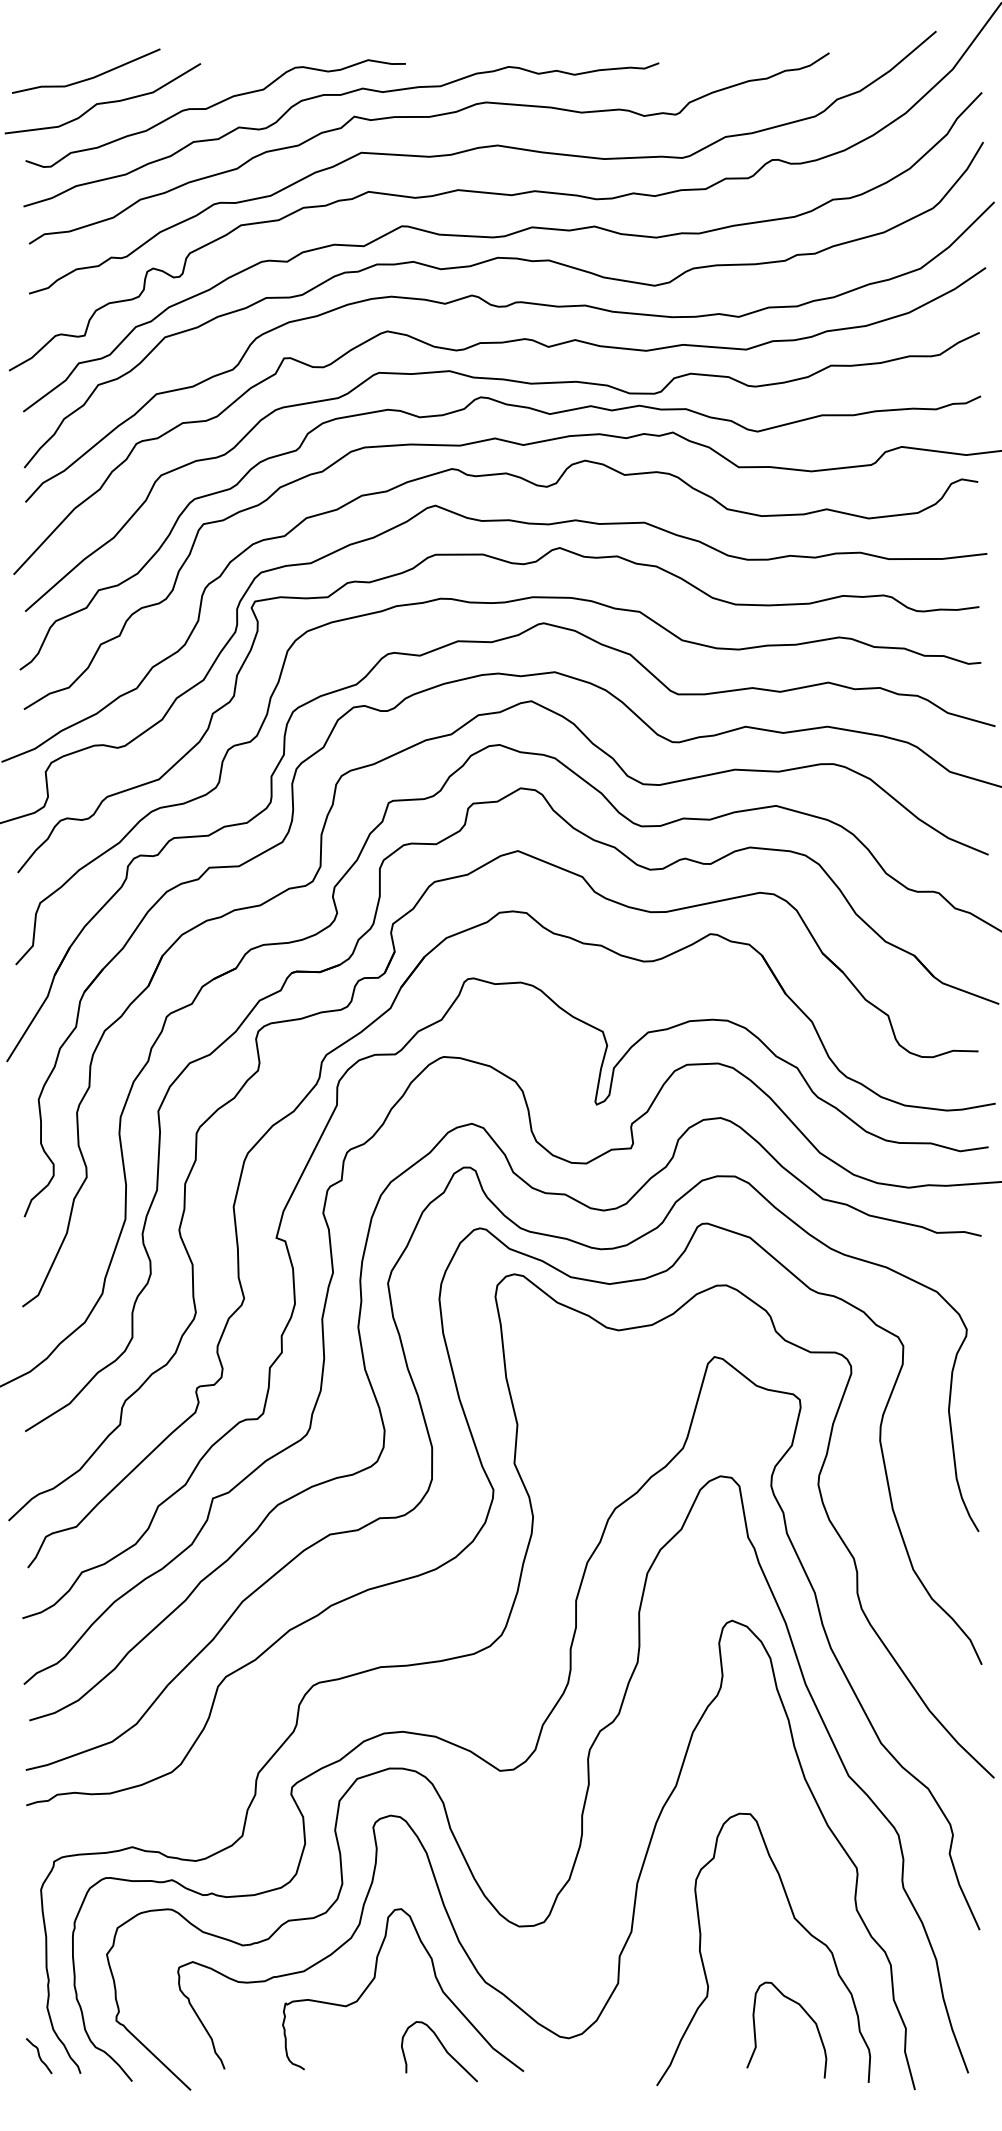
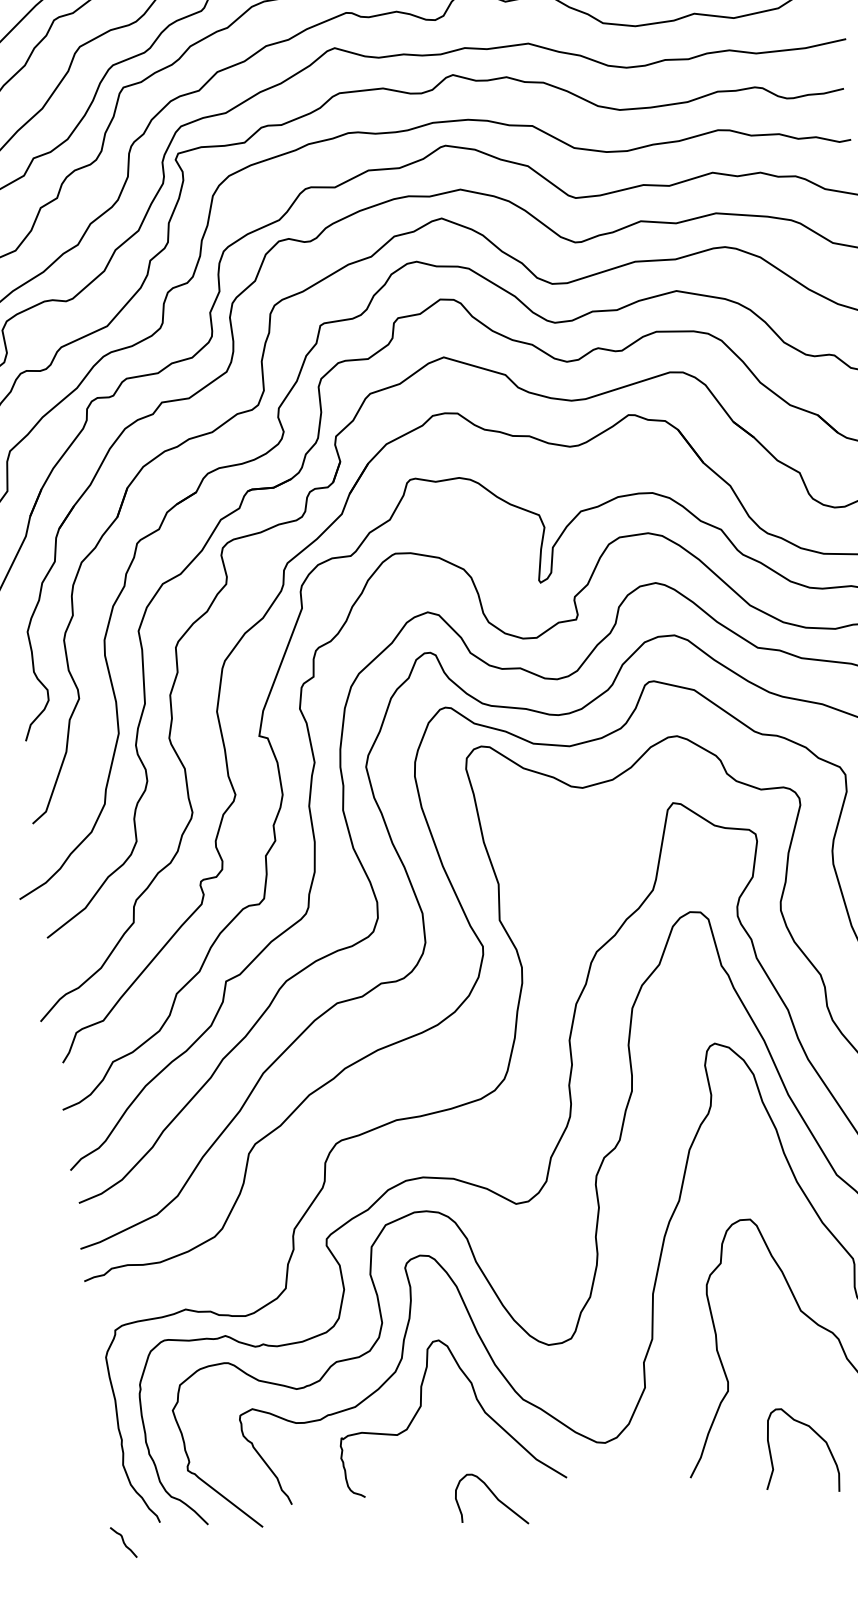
curve: (806, 2014) -> (816, 1434), moved
curve: (442, 2047) -> (493, 1495), moved
curve: (39, 2056) -> (124, 1542), moved

